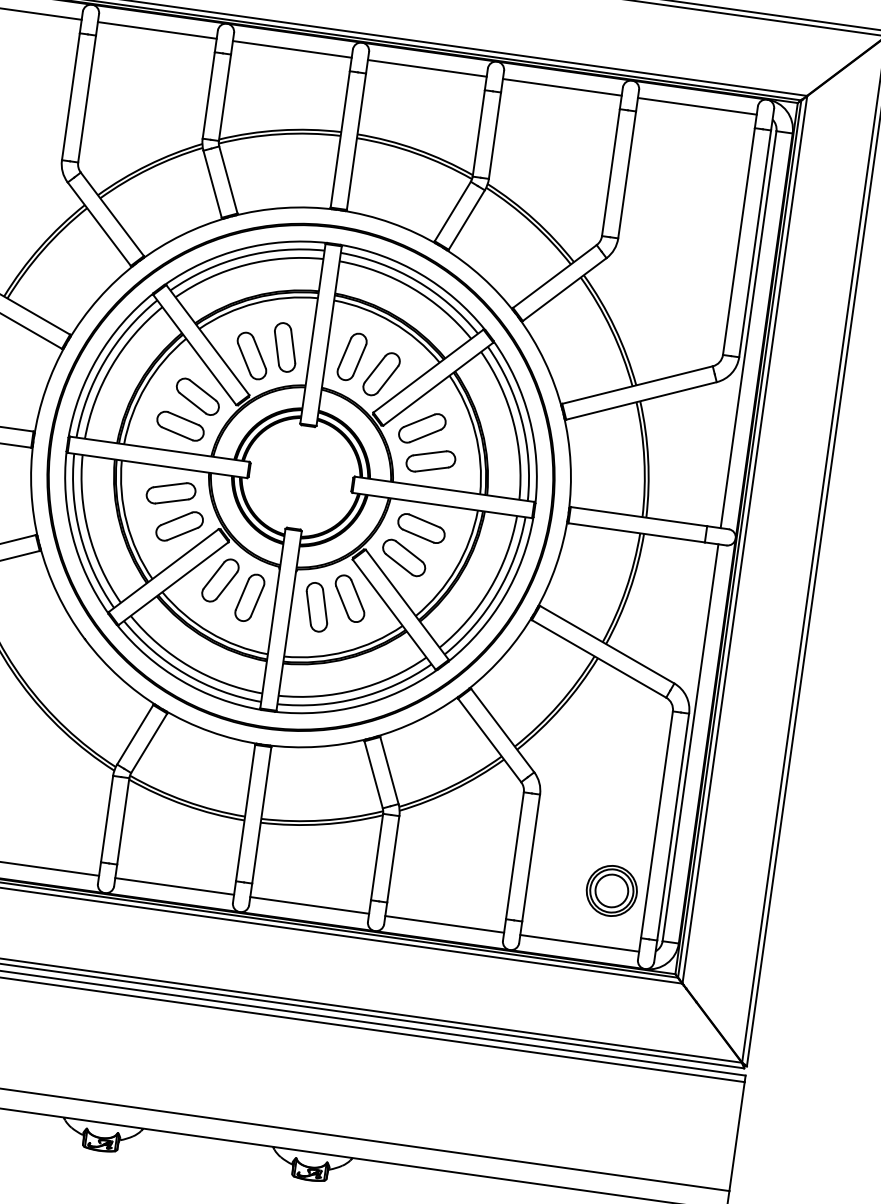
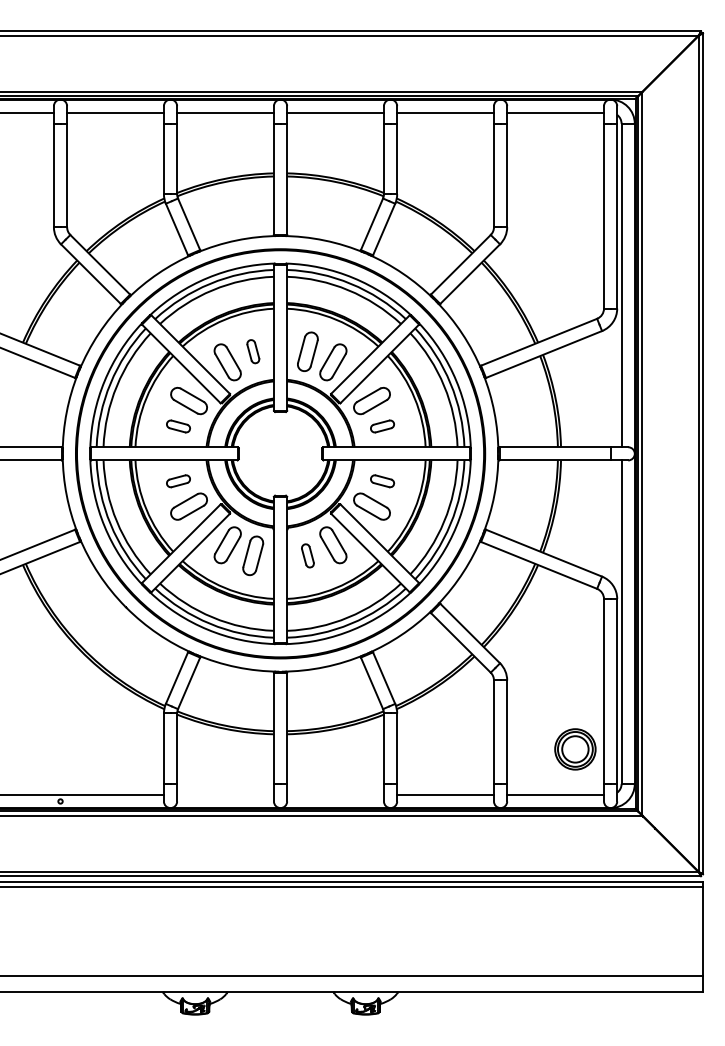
part: (285, 347) -> (253, 351), size x0.6
part: (180, 426) -> (178, 426), size x0.6
part: (430, 461) -> (382, 426), size x0.6
part: (171, 493) -> (178, 481), size x0.6
part: (421, 528) -> (382, 481), size x0.6
part: (316, 606) -> (307, 555), size x0.6
line: (174, 885) -> (225, 794), removed
line: (309, 904) -> (335, 794), removed

